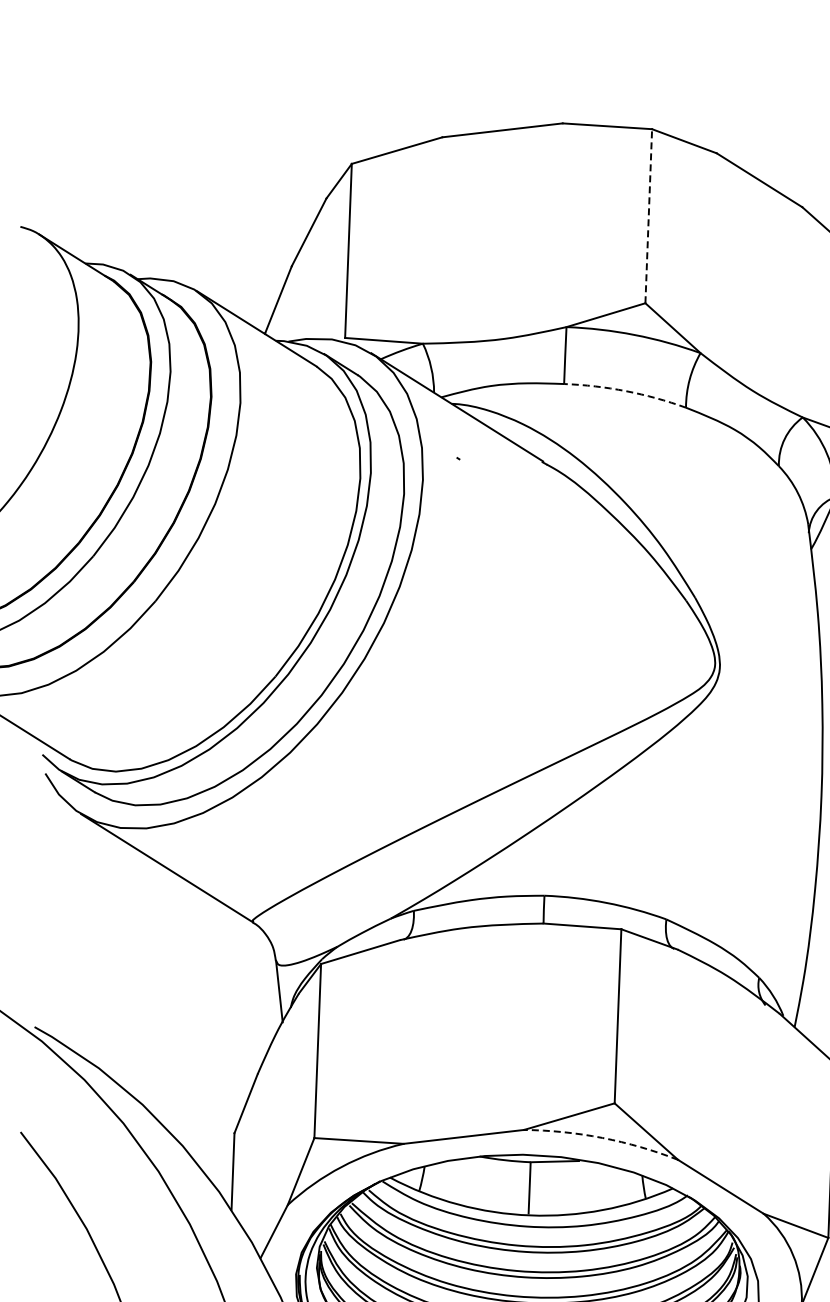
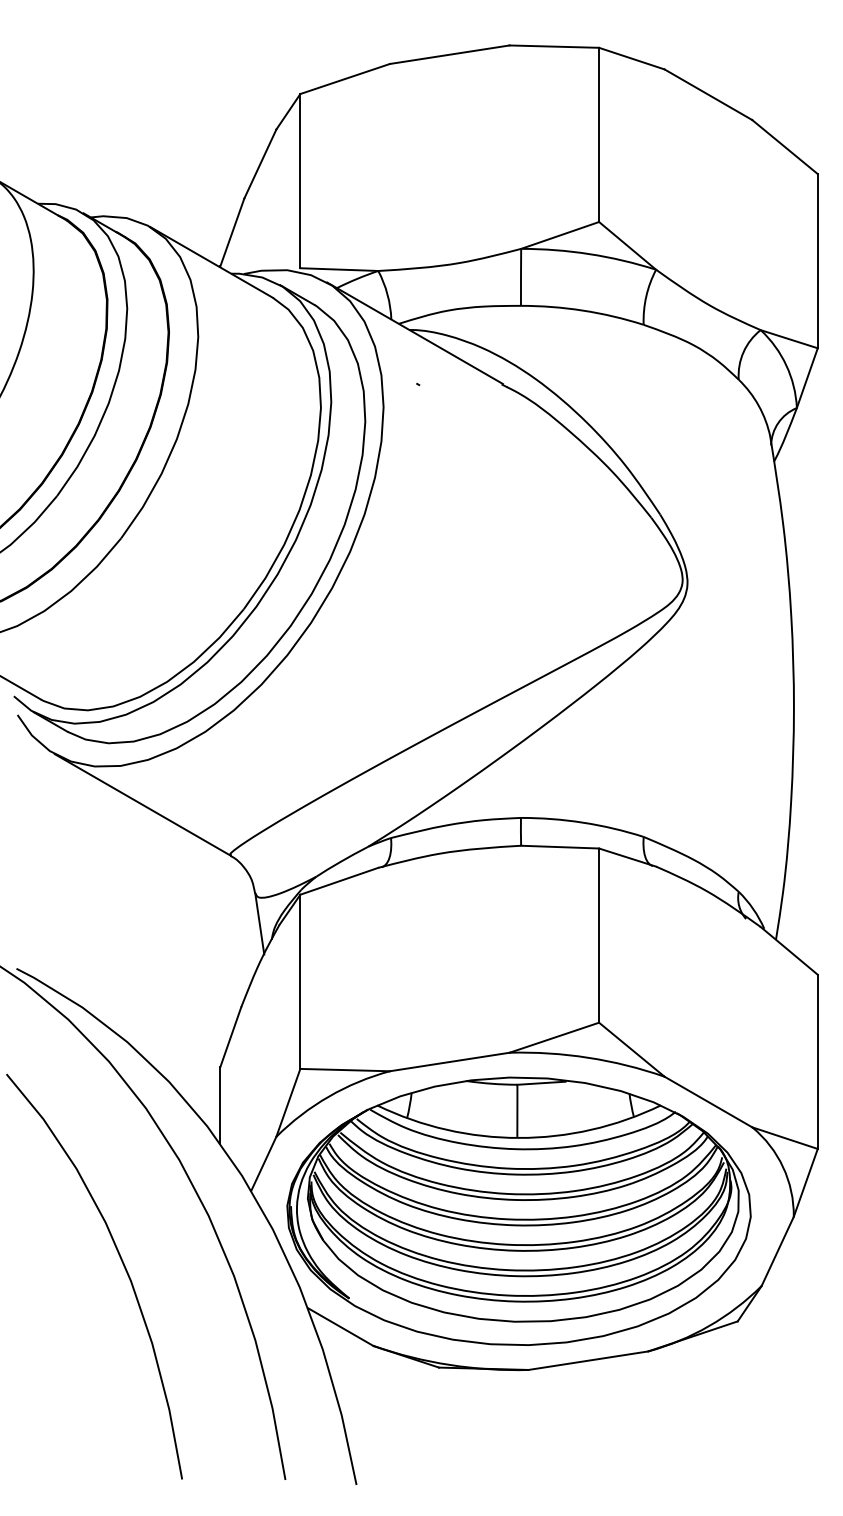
line: (649, 215) -> (599, 134), dashed -> solid
arc: (626, 391) -> (583, 310), dashed -> solid
arc: (602, 1137) -> (588, 1057), dashed -> solid

